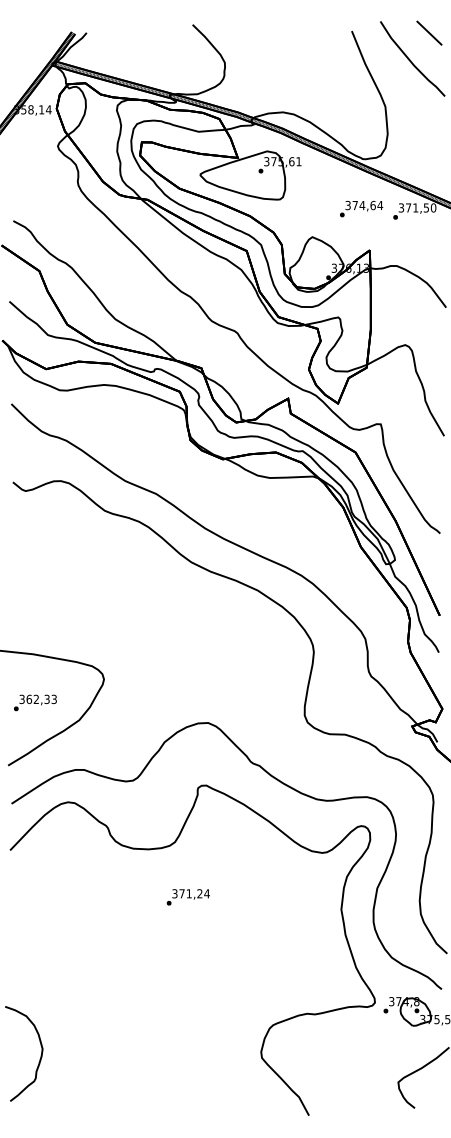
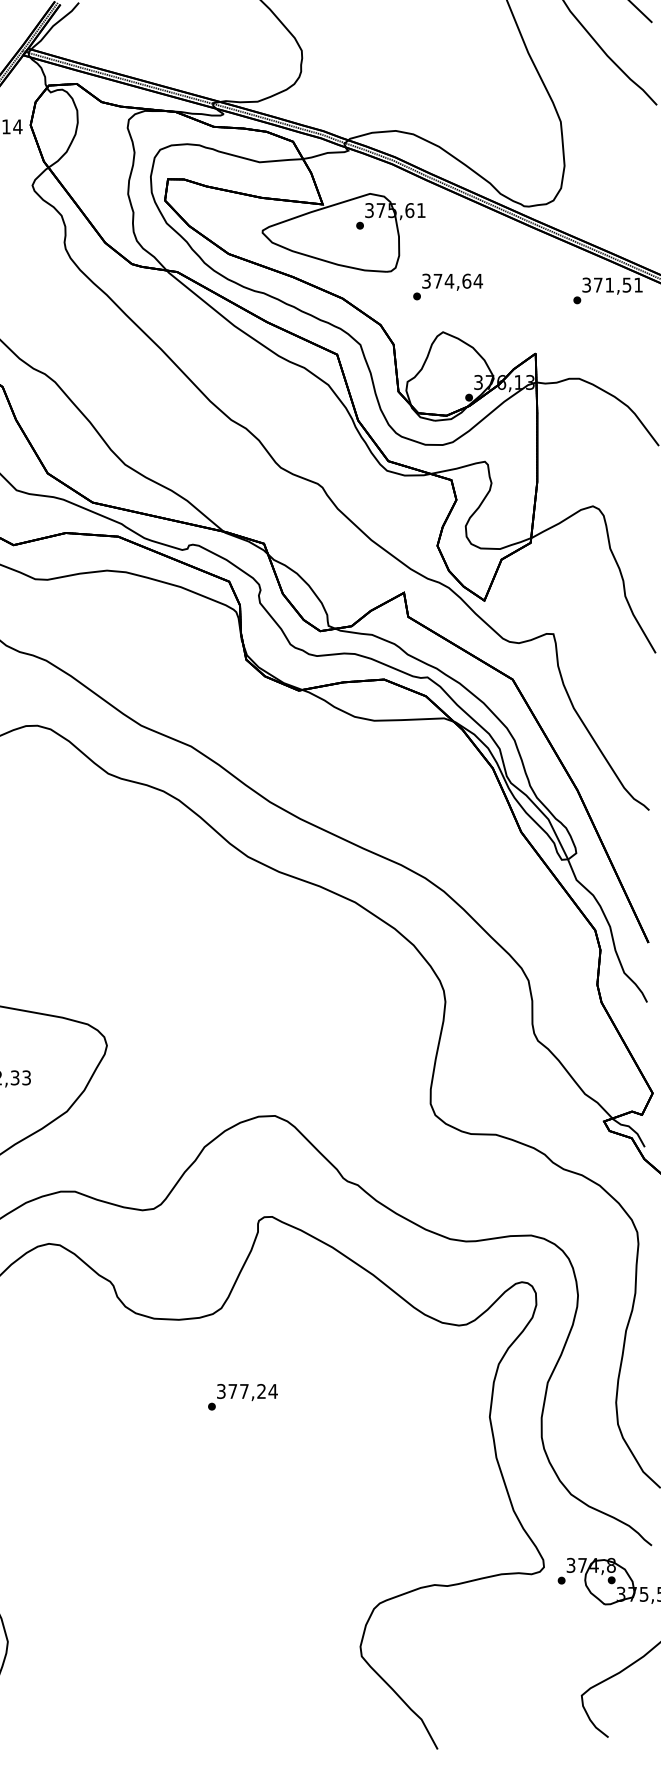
text: (433, 207) -> (638, 284), 371,50 -> 371,51
text: (361, 208) -> (448, 286), moved
text: (188, 893) -> (243, 1390), 371,24 -> 377,24

